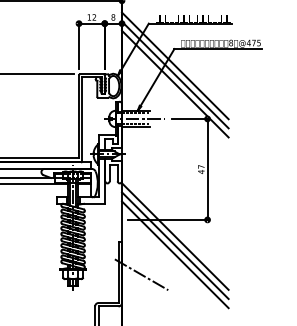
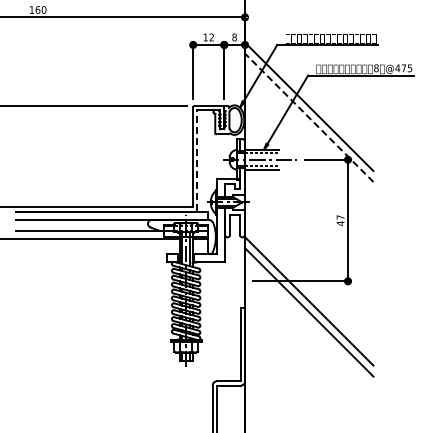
line: (175, 65) -> (309, 95), removed
line: (175, 83) -> (309, 117), solid -> dashed
line: (82, 119) -> (197, 160), solid -> dashed
line: (175, 254) -> (309, 323), removed
line: (141, 274) -> (268, 346), removed

